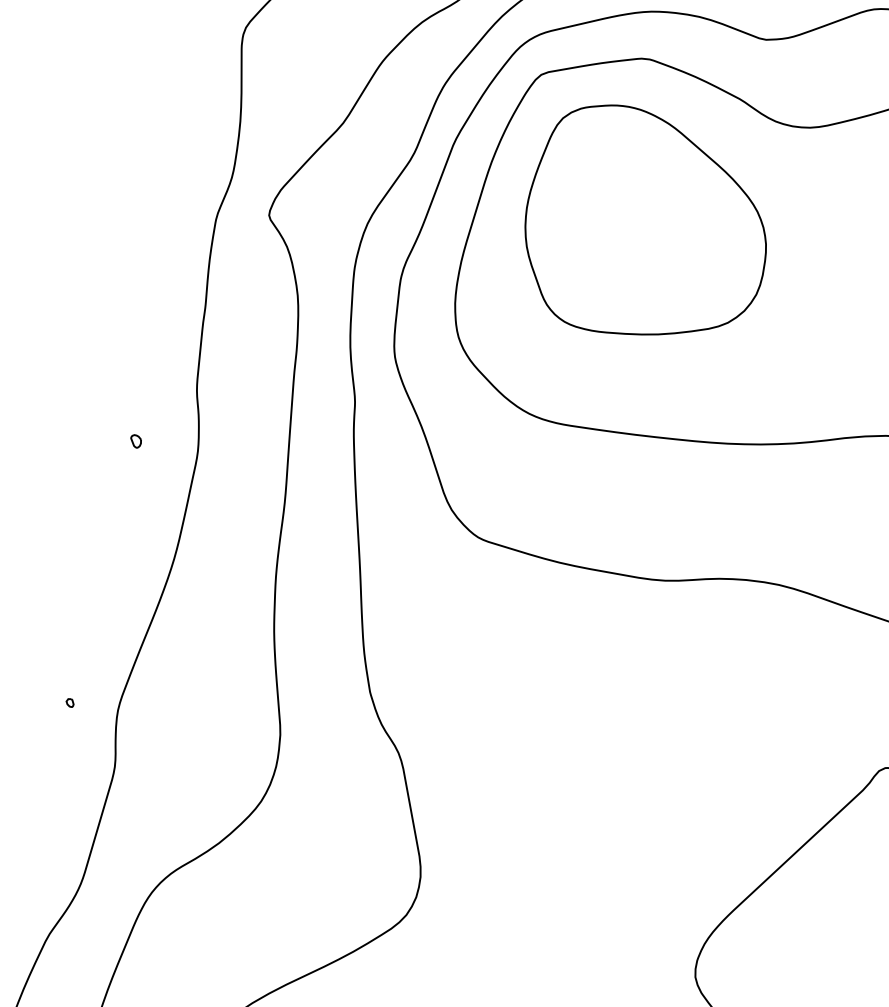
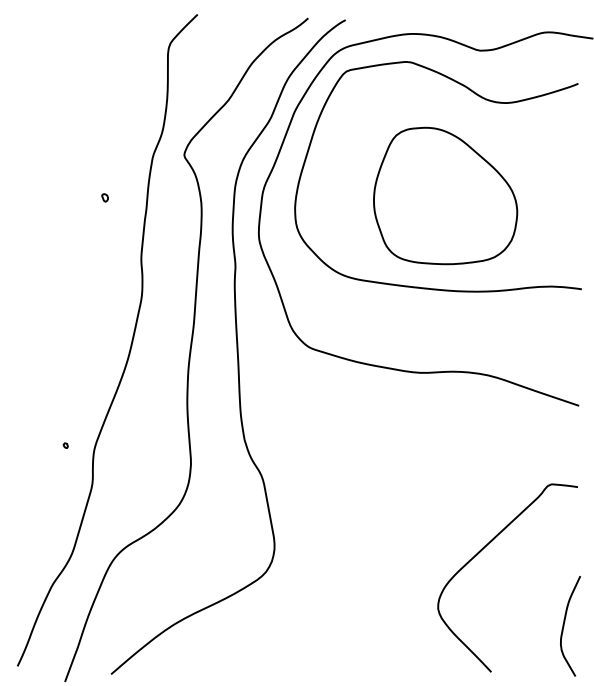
part: (645, 219) -> (445, 195), moved
part: (135, 440) -> (104, 197), moved

